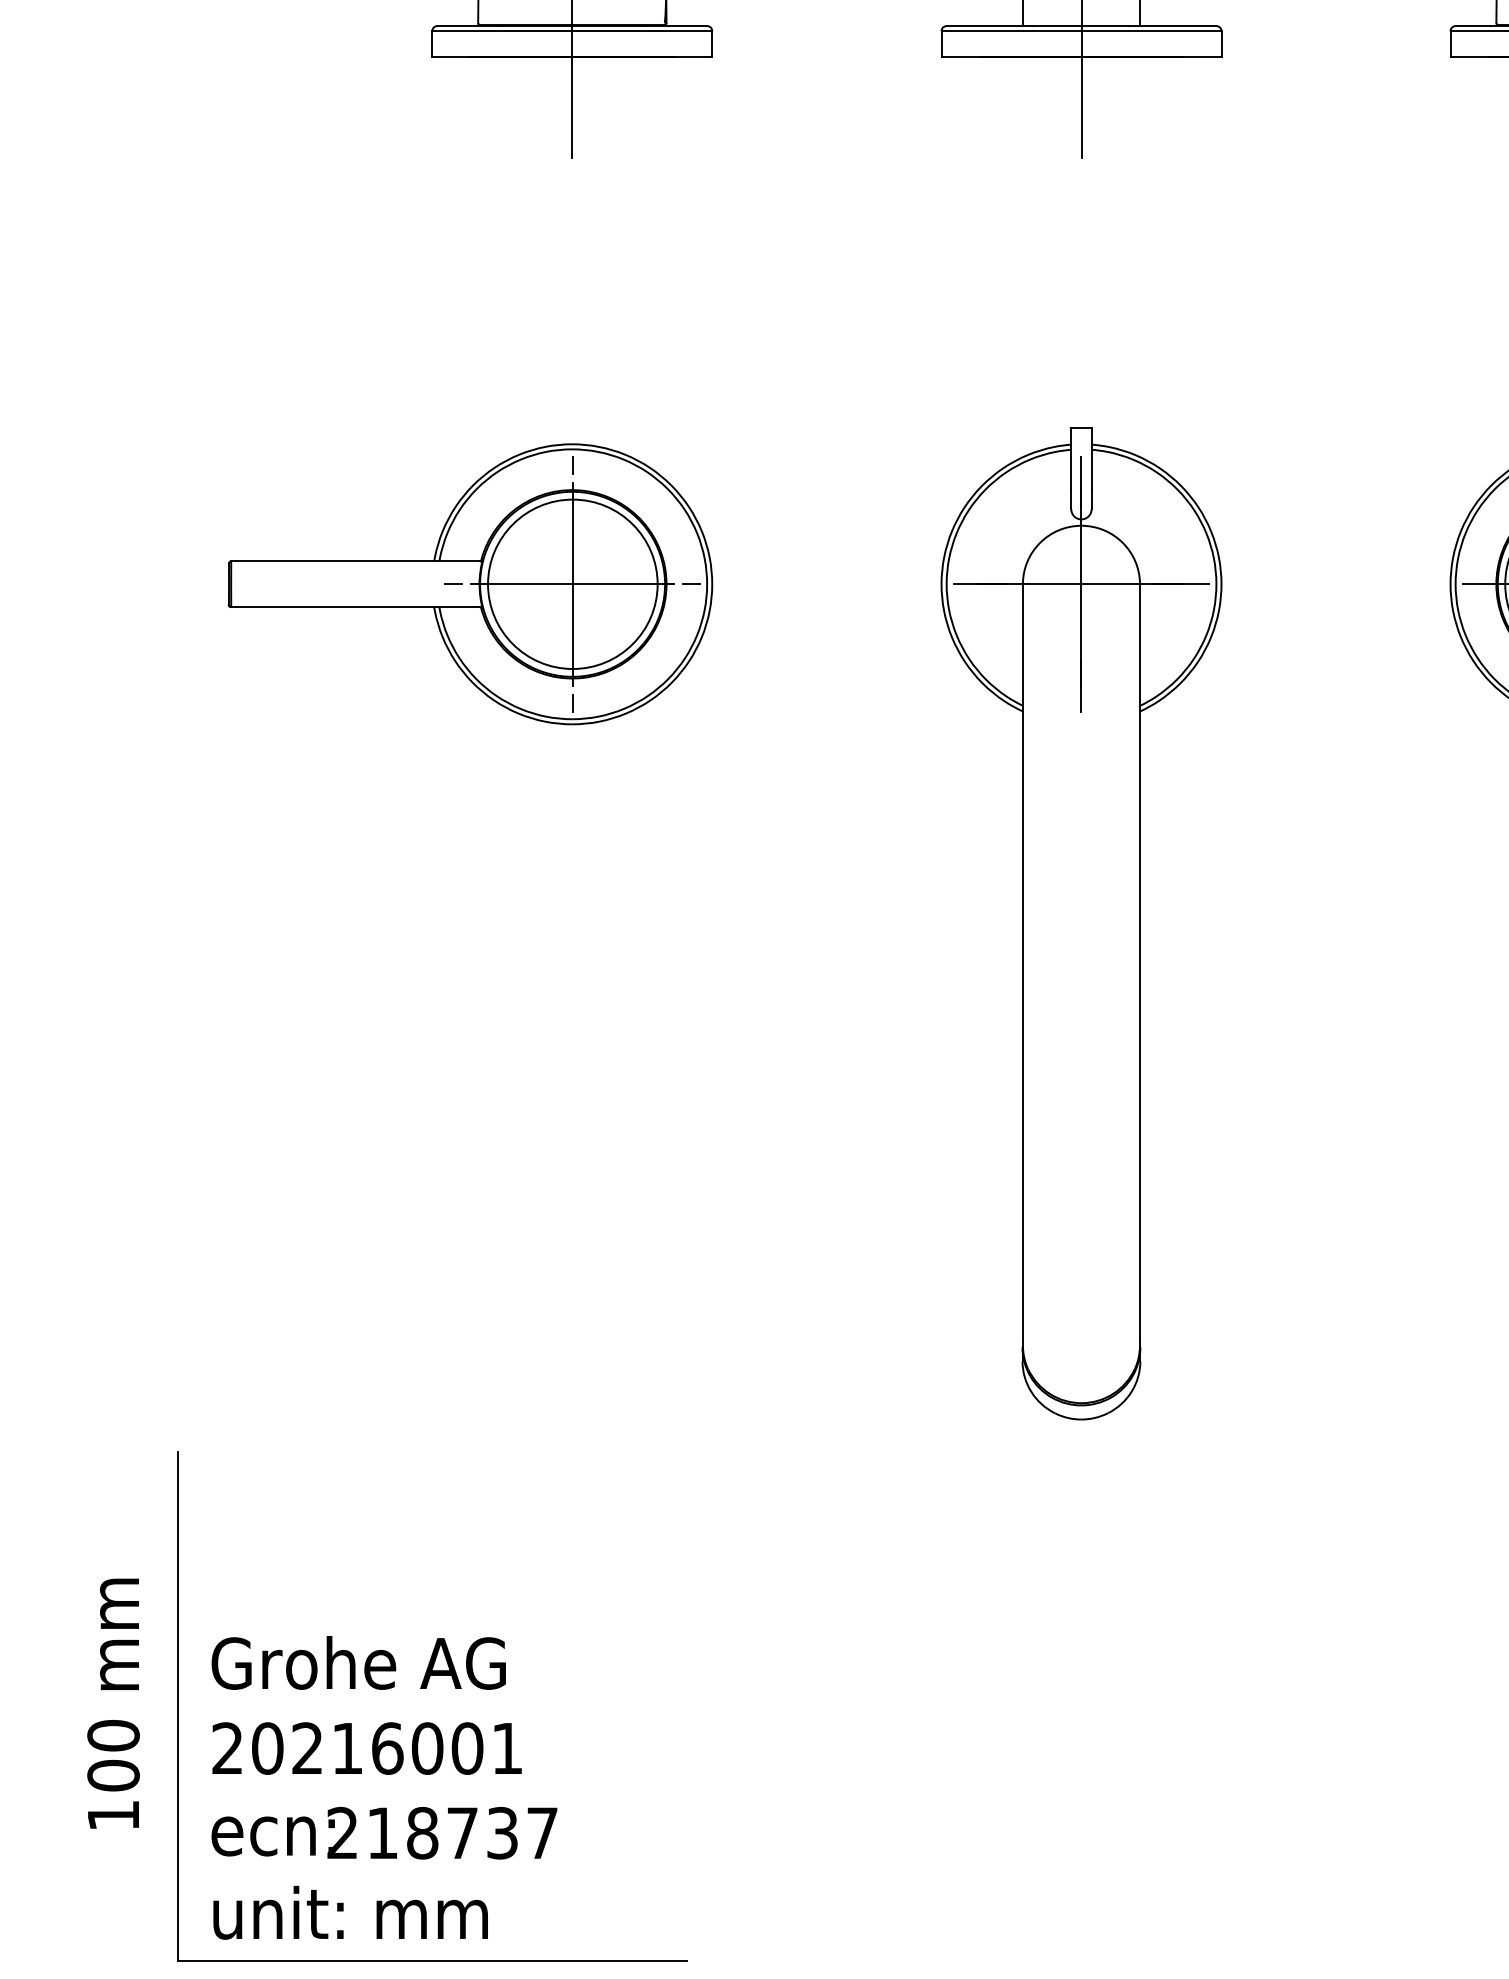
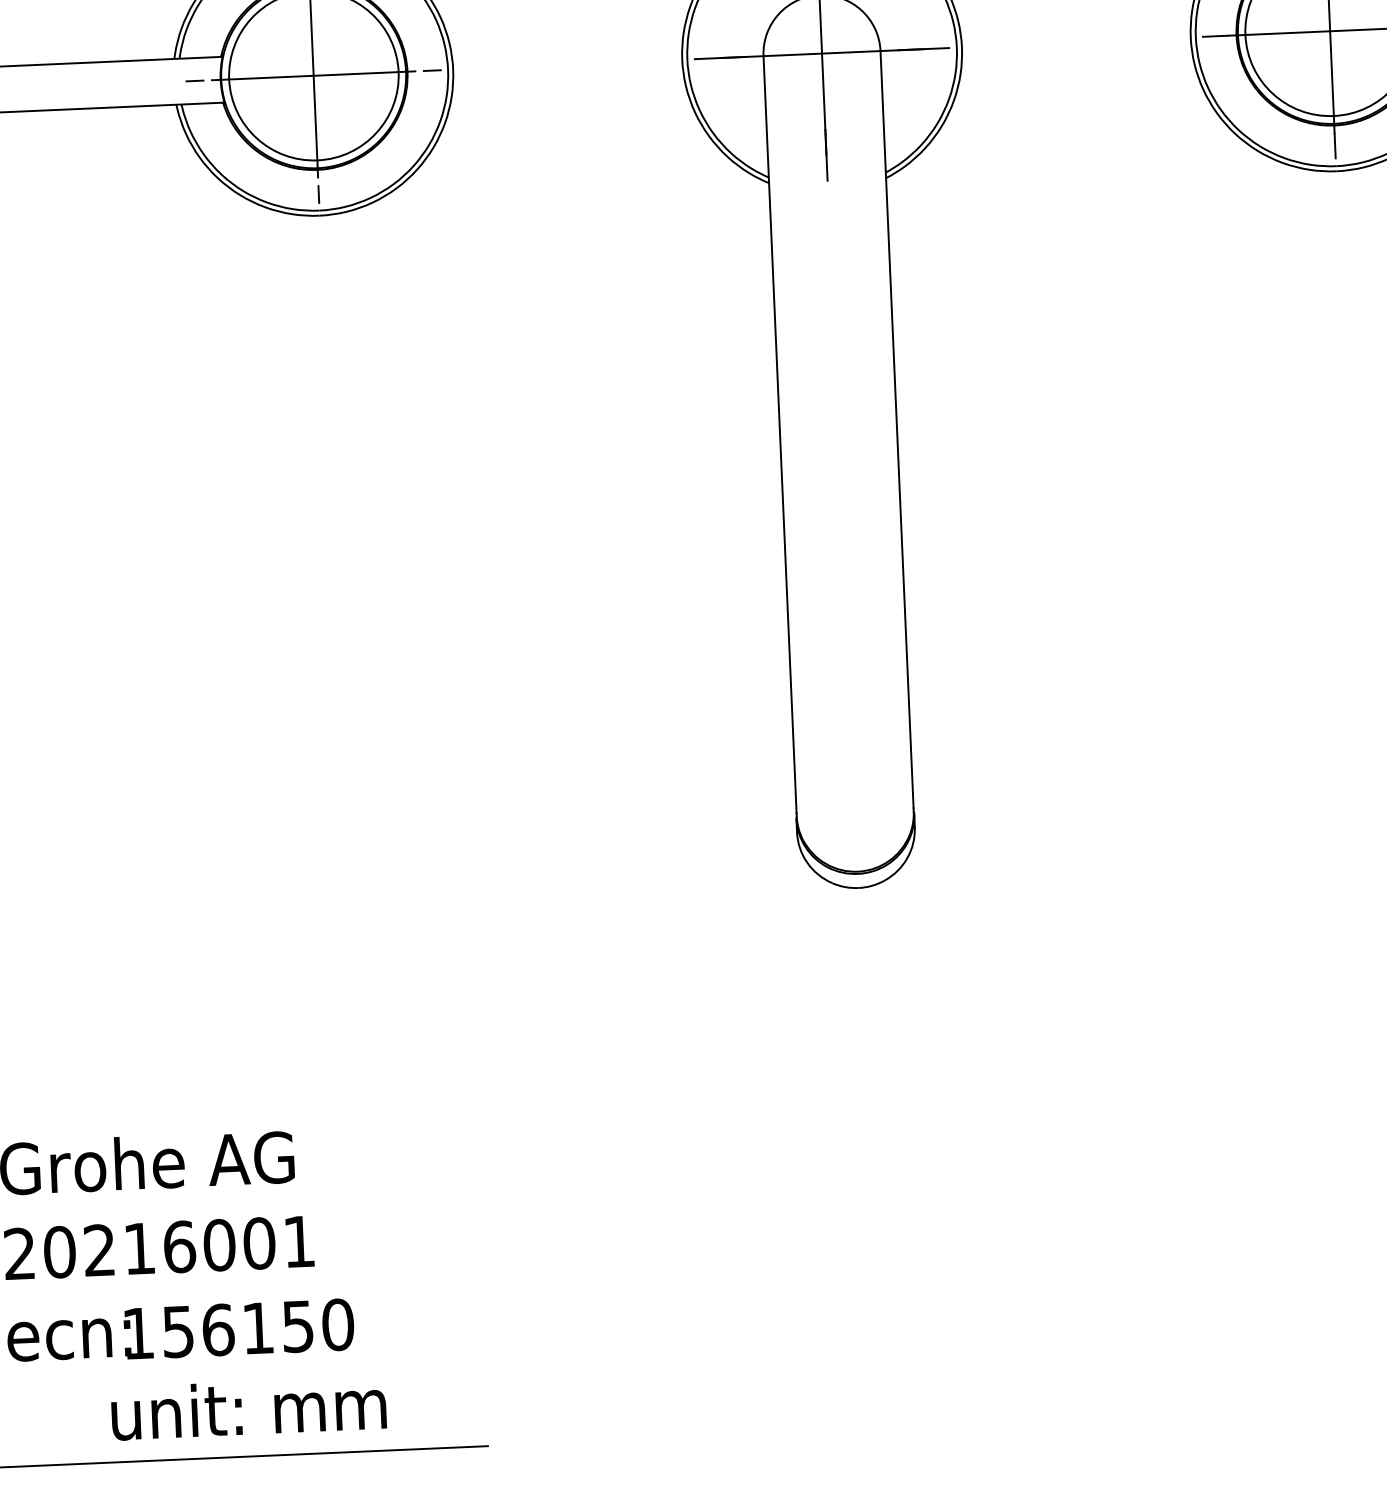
text: (442, 1832) -> (238, 1328), 218737 -> 156150
text: (350, 1912) -> (248, 1408), moved

